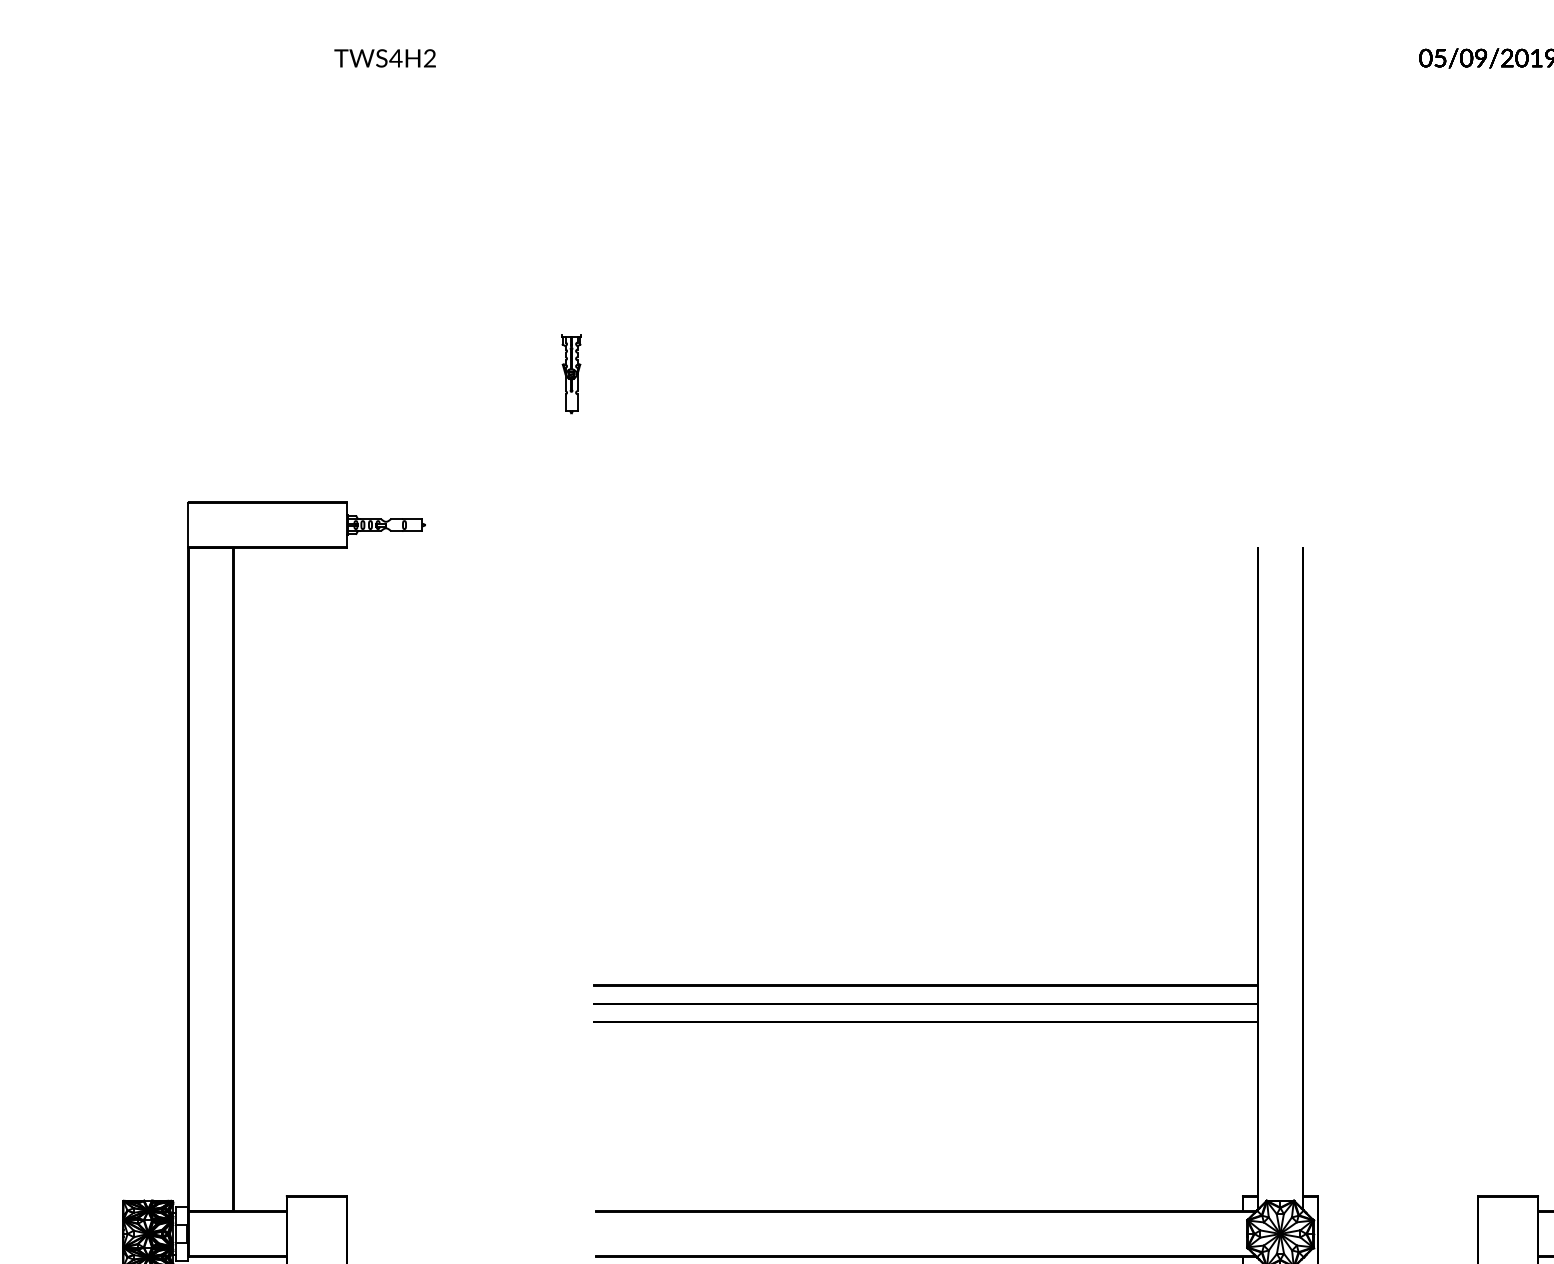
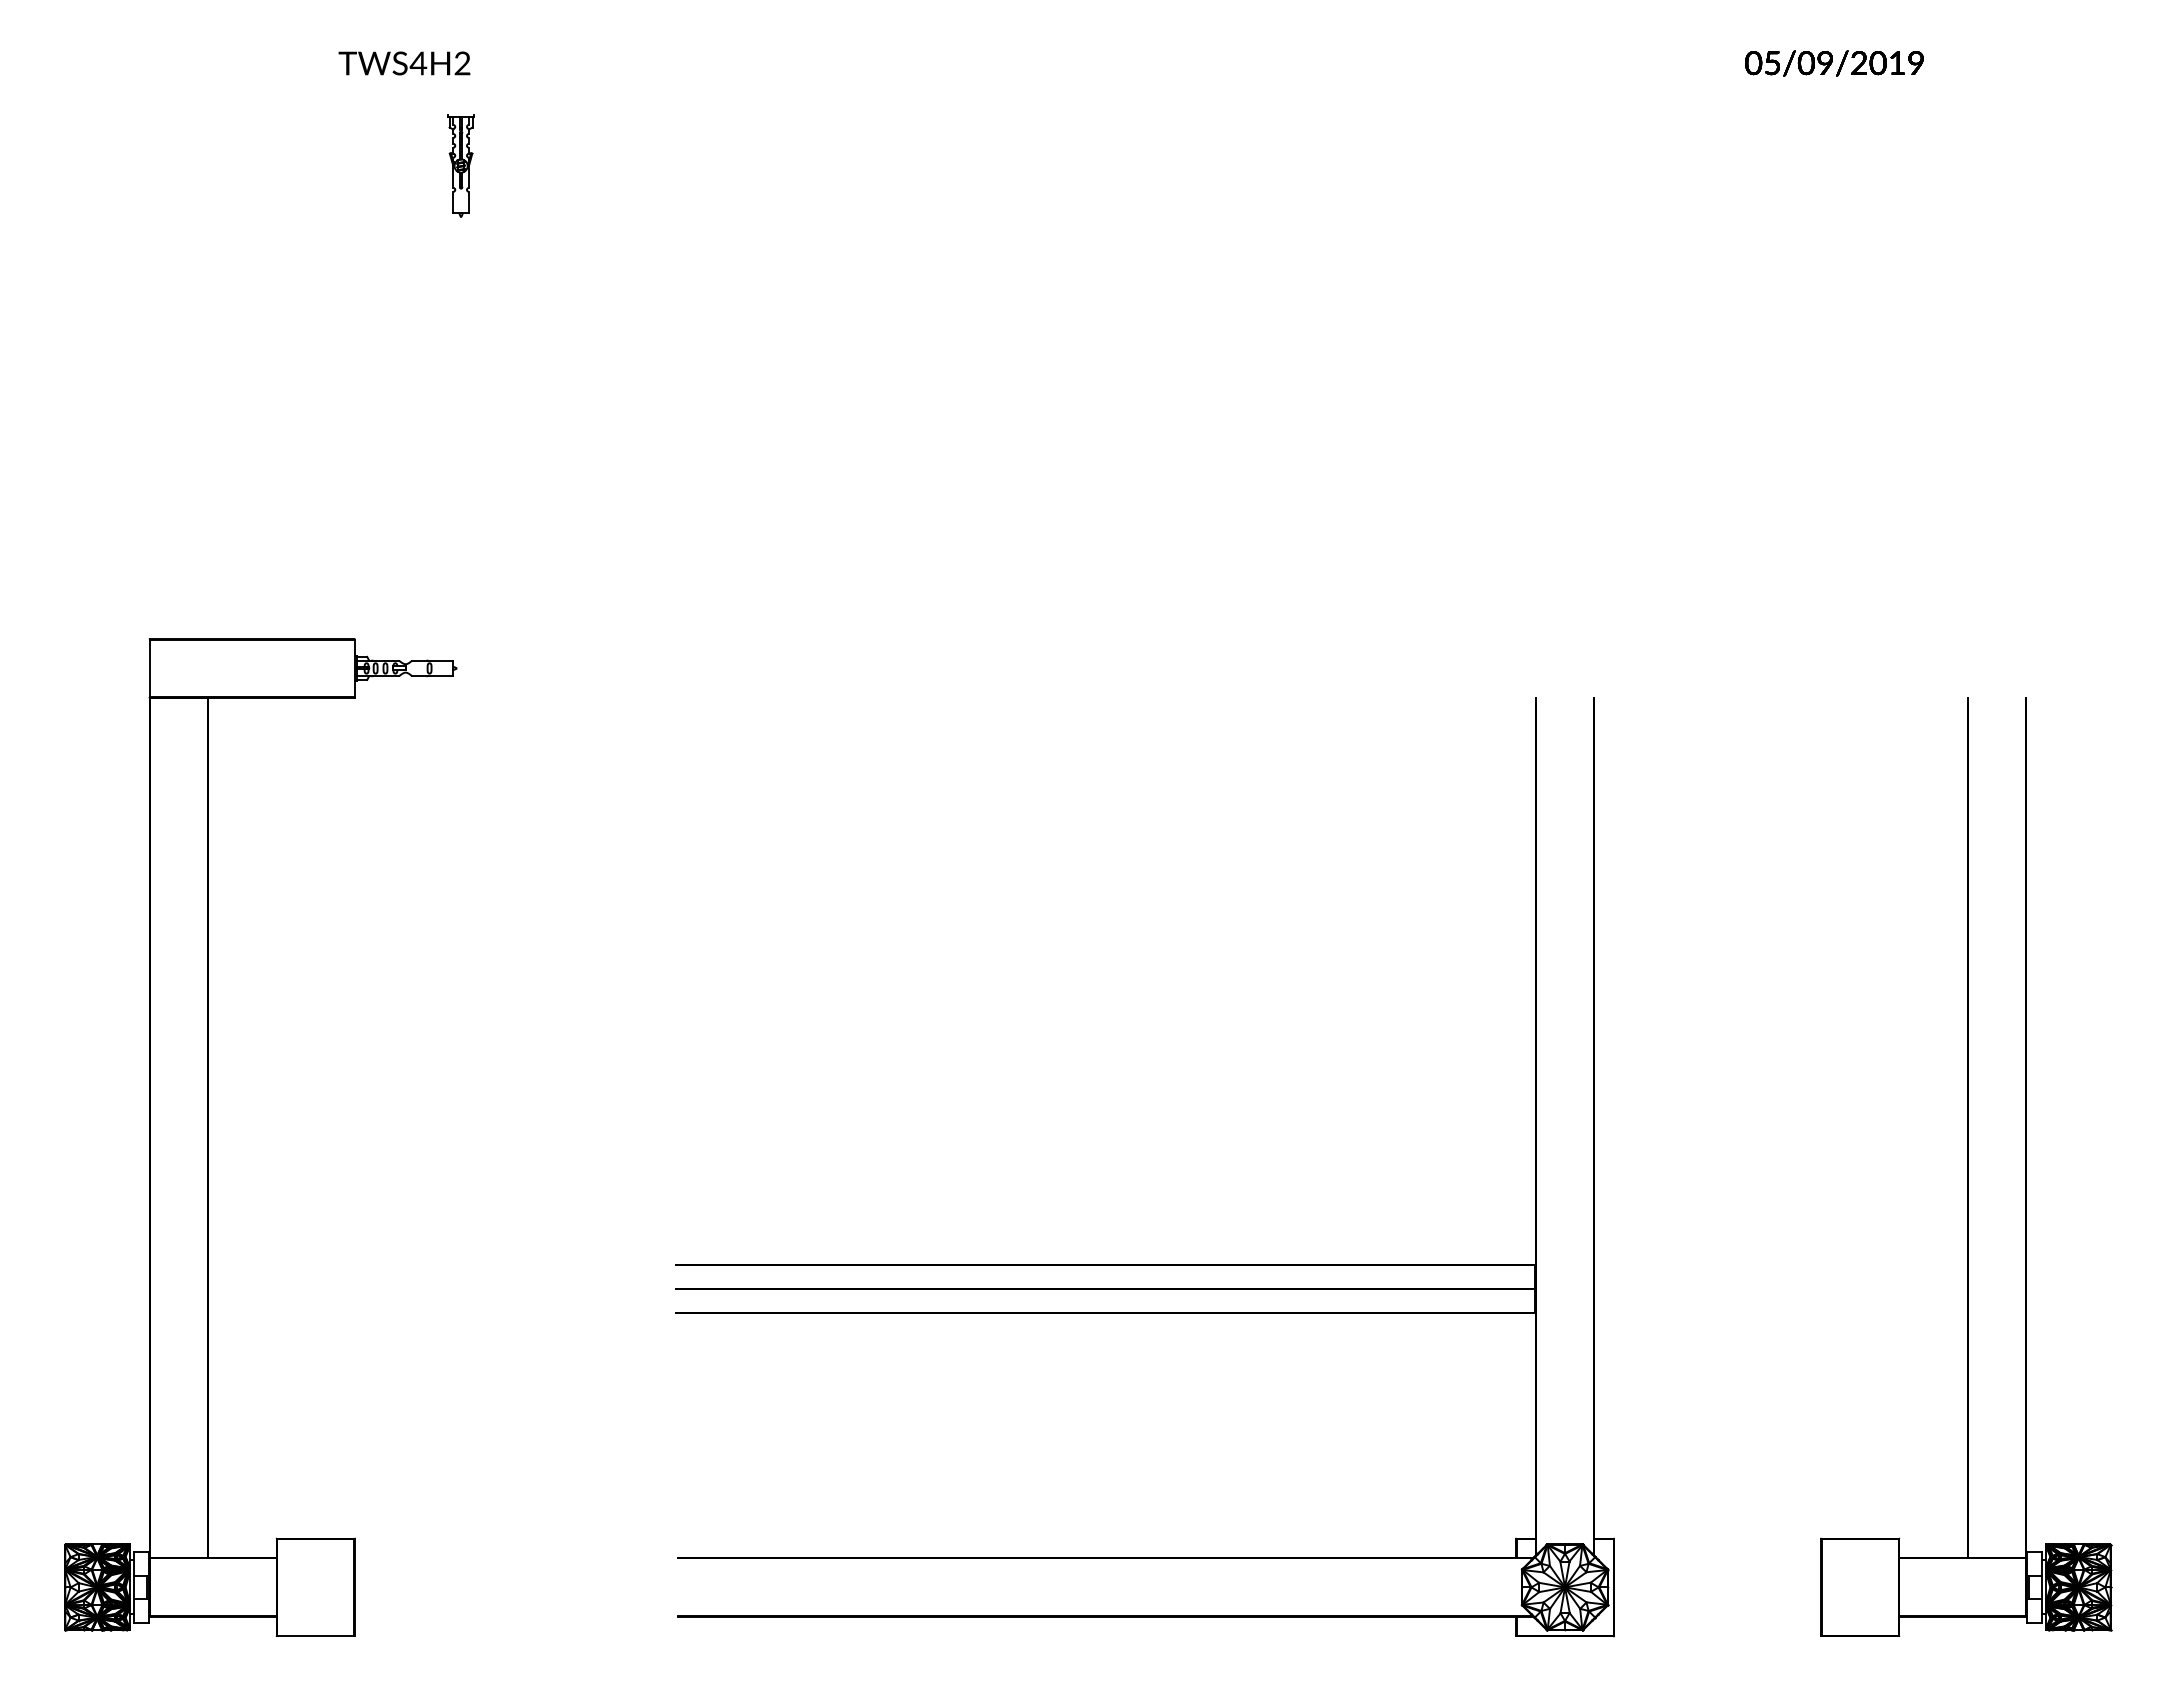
part: (571, 373) -> (460, 165), moved

